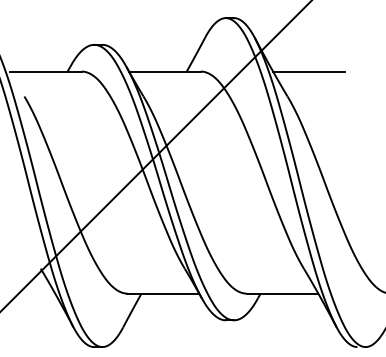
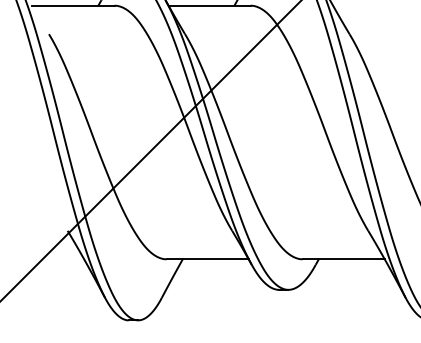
line: (308, 71) -> (373, 5), removed

